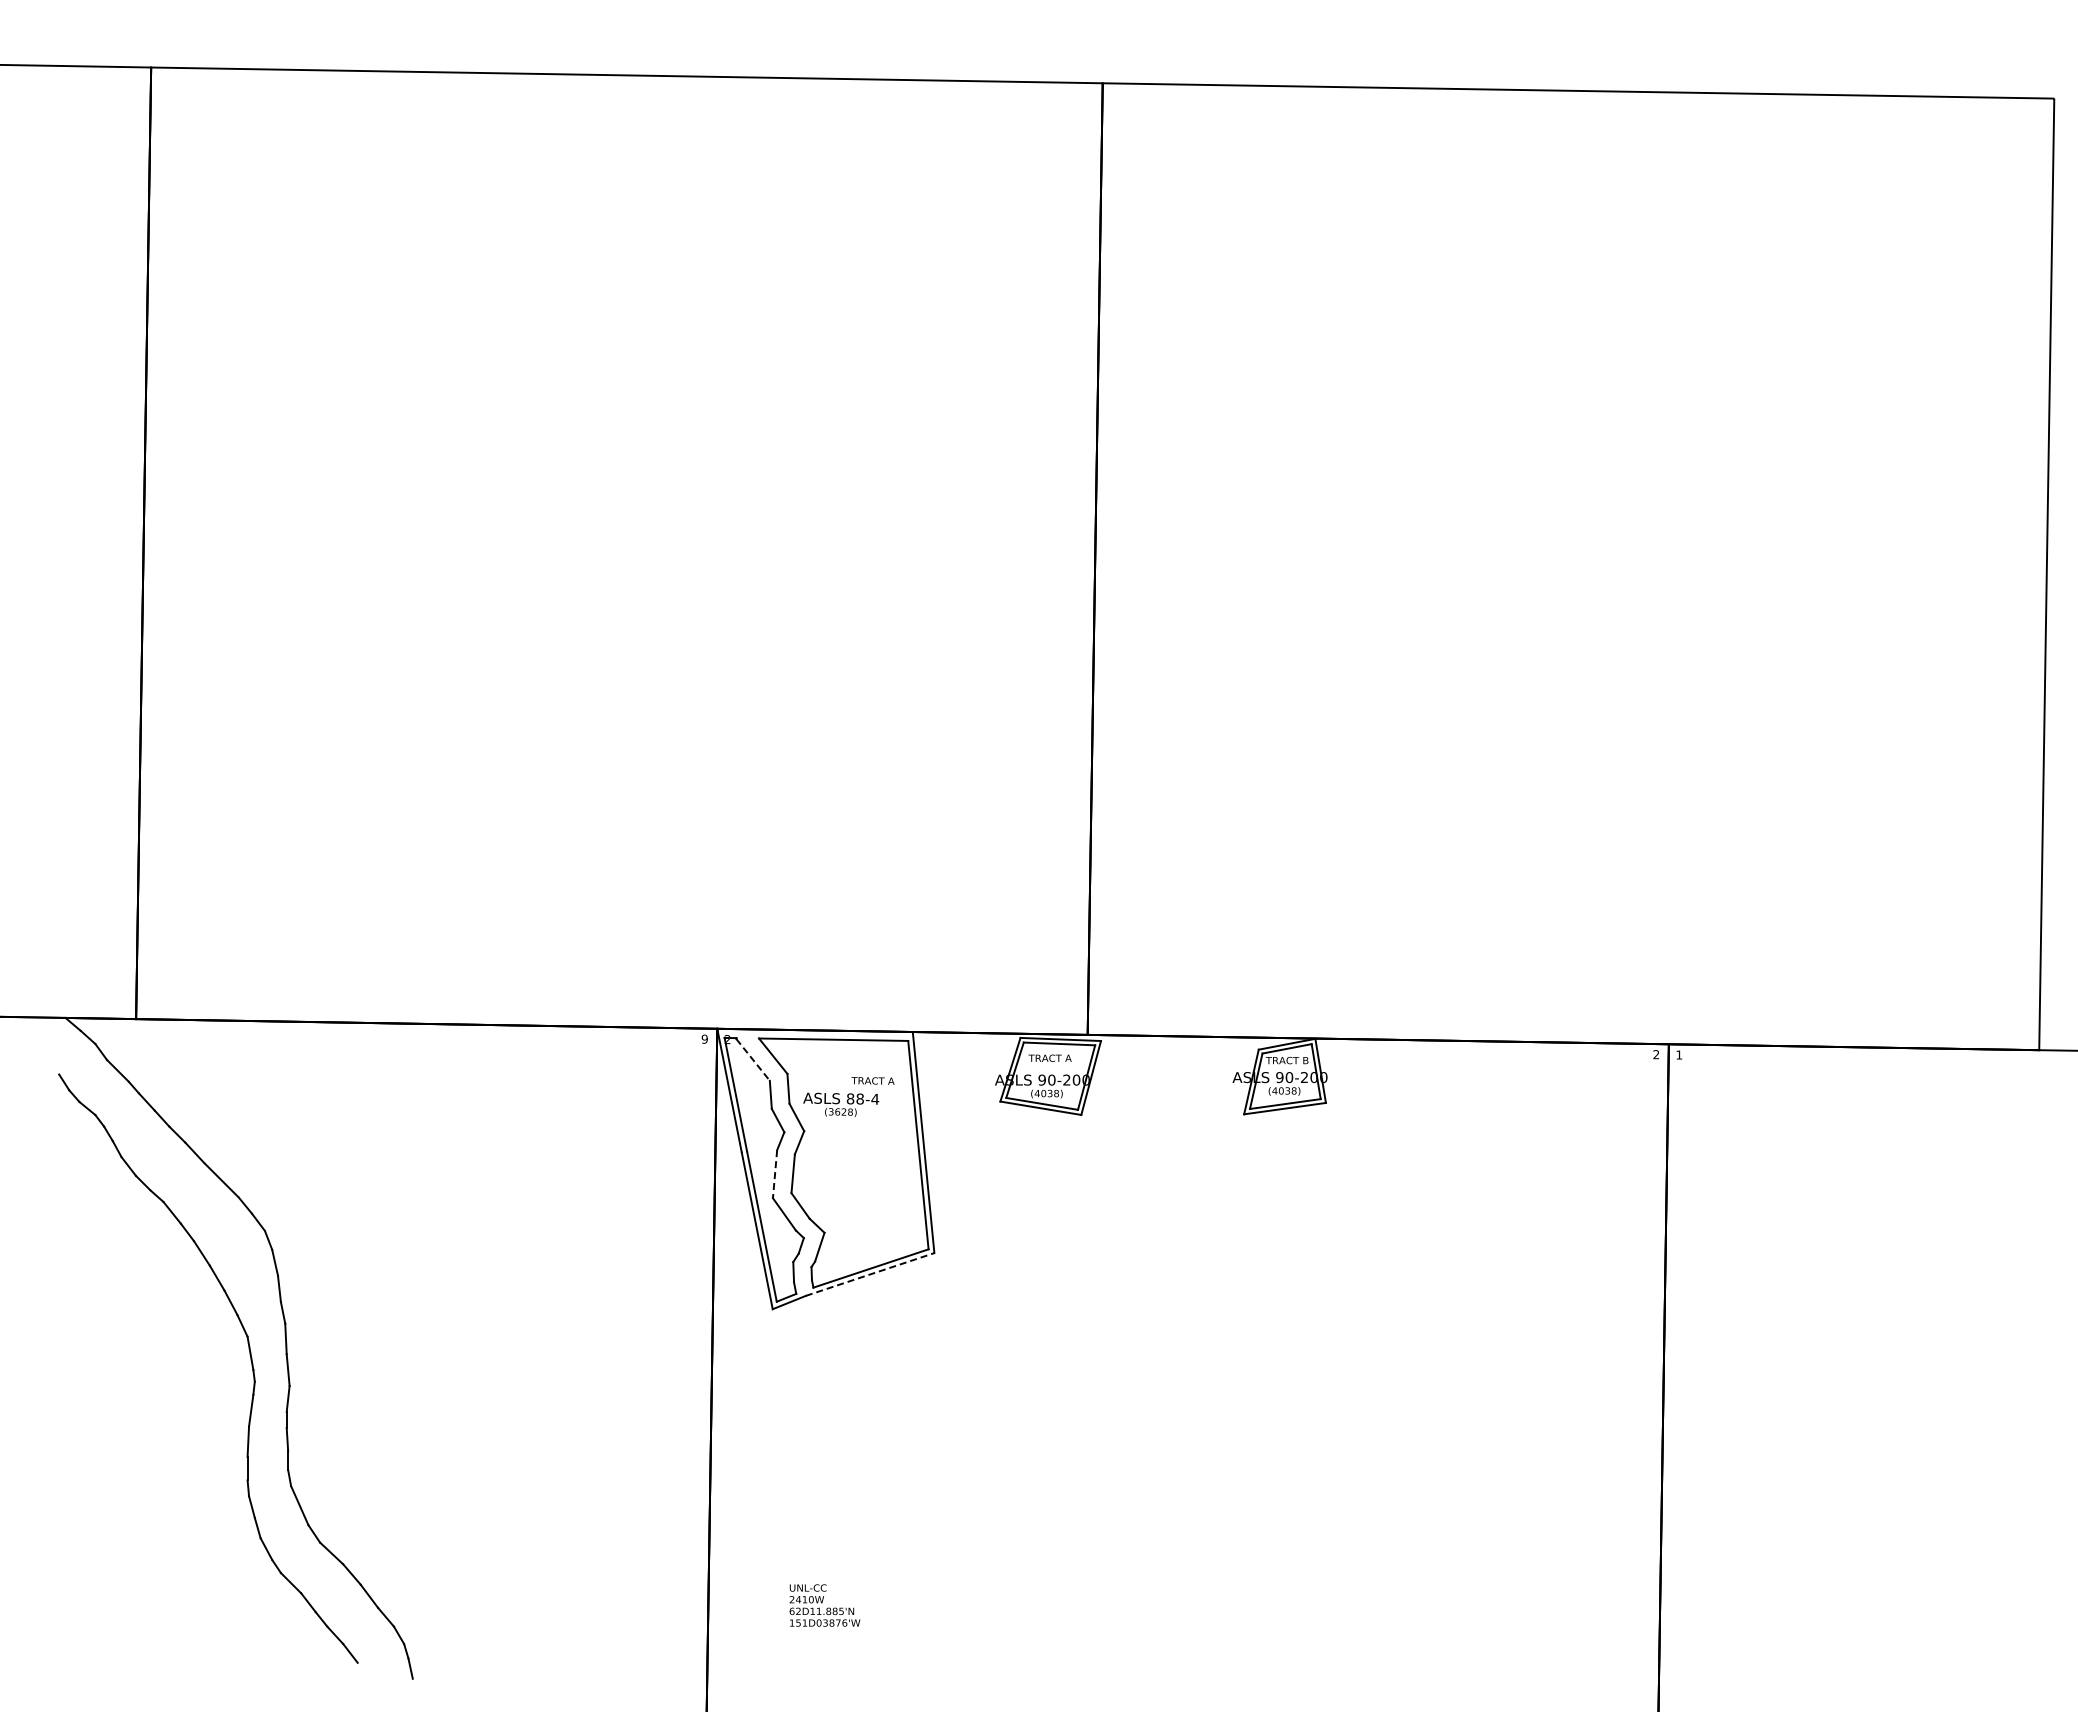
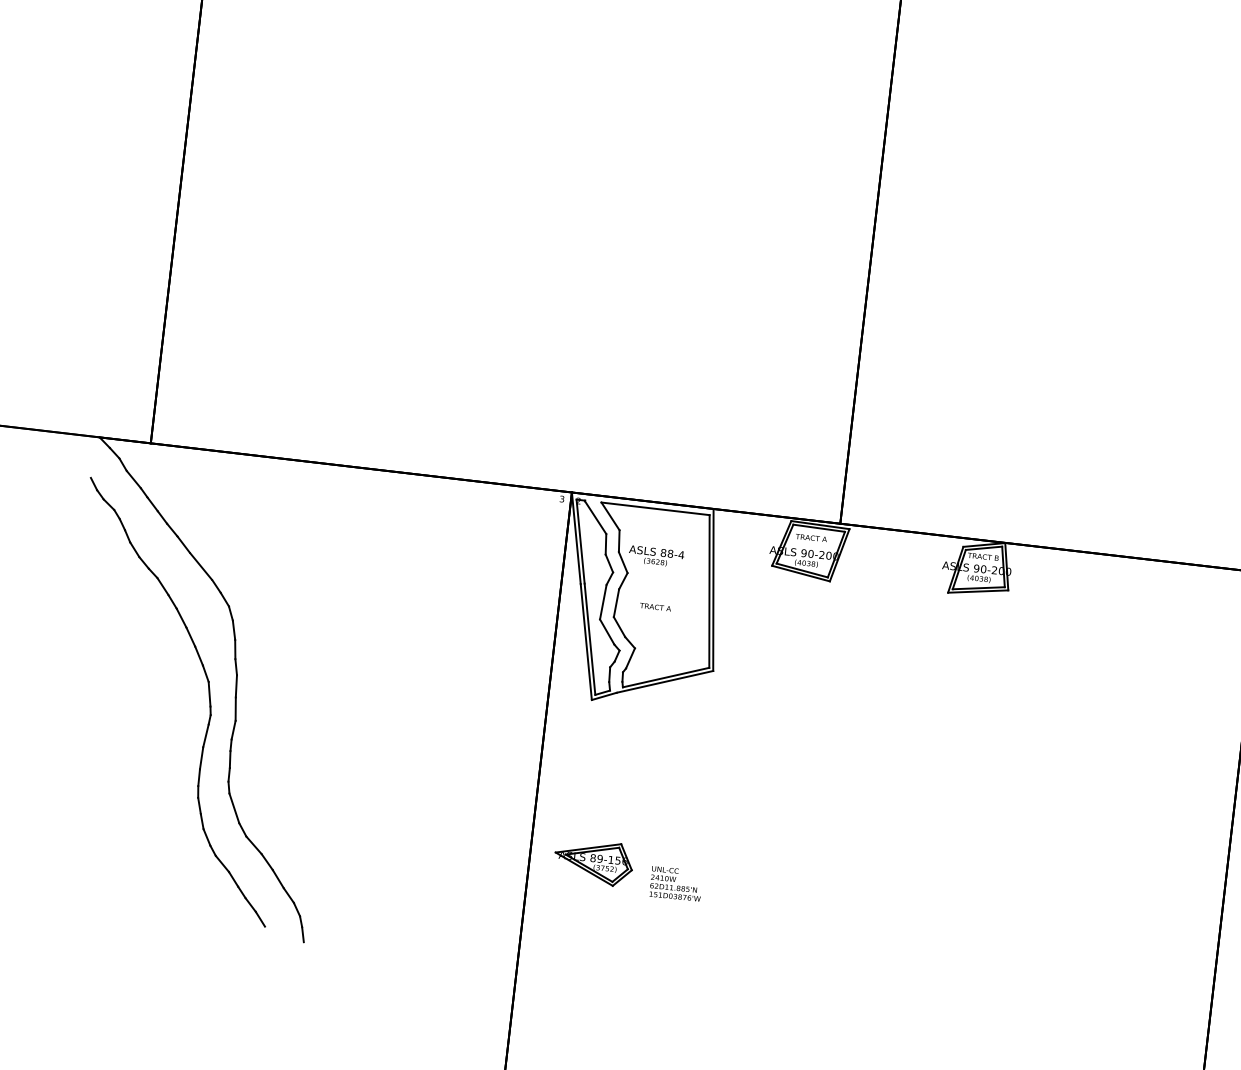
text: (704, 1038) -> (561, 498), 9 -> 3
line: (753, 1059) -> (595, 517), dashed -> solid
text: (872, 1080) -> (655, 606), moved
line: (775, 1174) -> (603, 602), dashed -> solid
line: (870, 1274) -> (665, 681), dashed -> solid
part: (797, 1530) -> (593, 862), added
text: (824, 1605) -> (675, 883), moved

